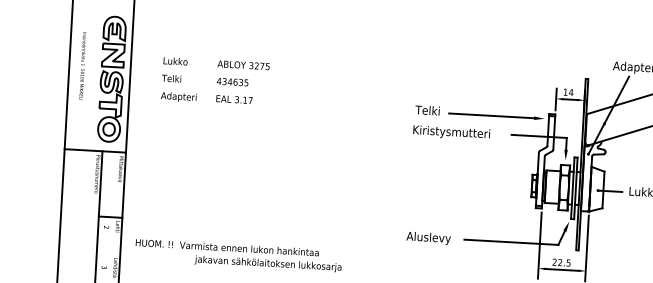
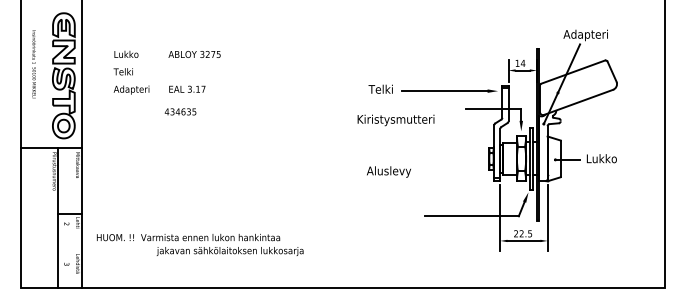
text: (232, 81) -> (180, 111), moved
text: (451, 132) -> (395, 120), moved
text: (428, 237) -> (388, 171), moved

